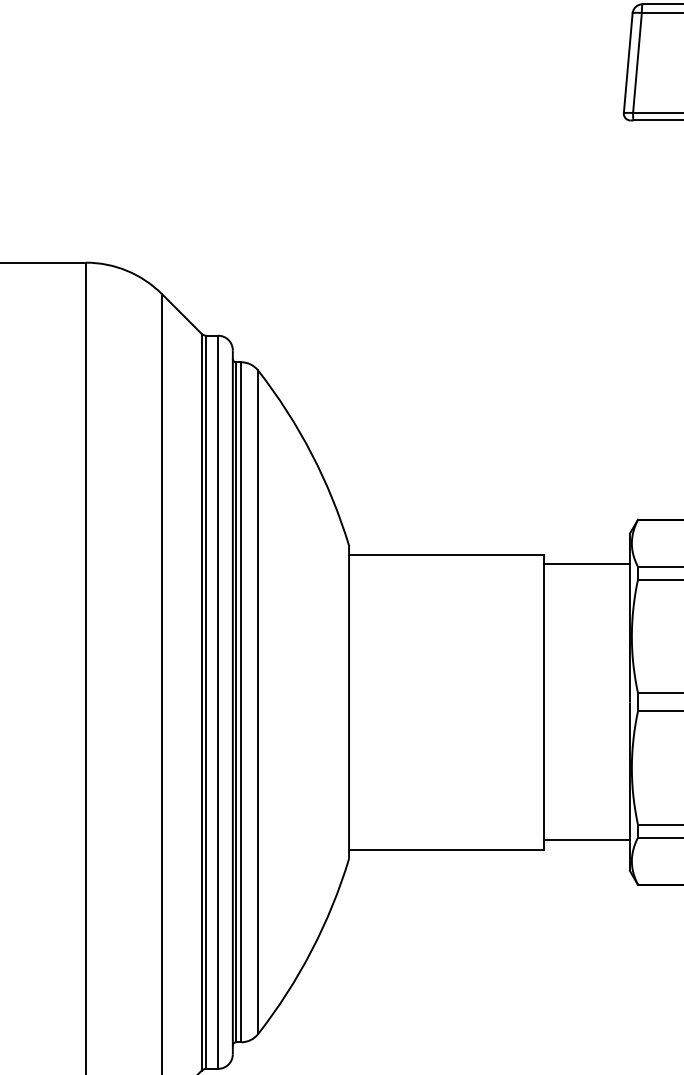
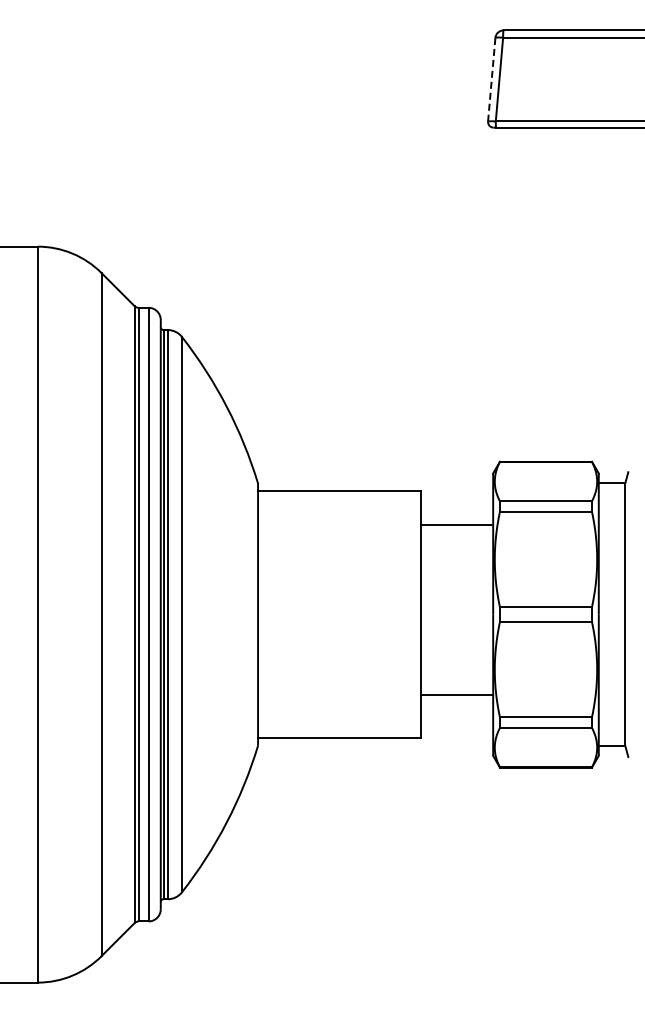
line: (627, 62) -> (491, 79), solid -> dashed
line: (586, 564) -> (456, 525), moved
line: (586, 840) -> (456, 695), moved

